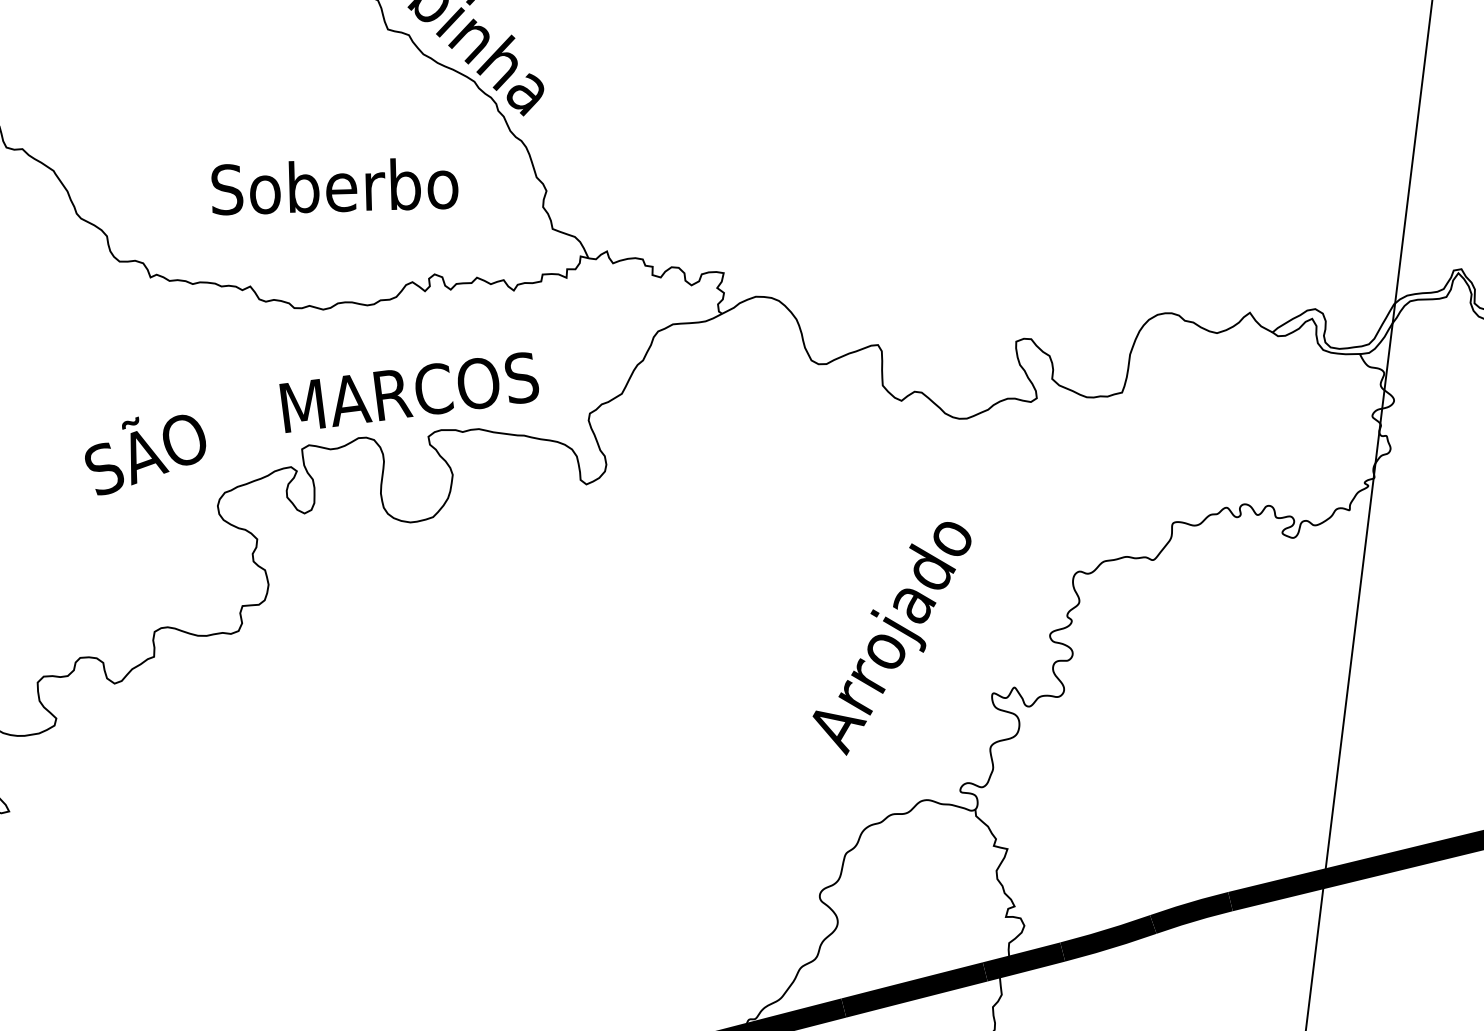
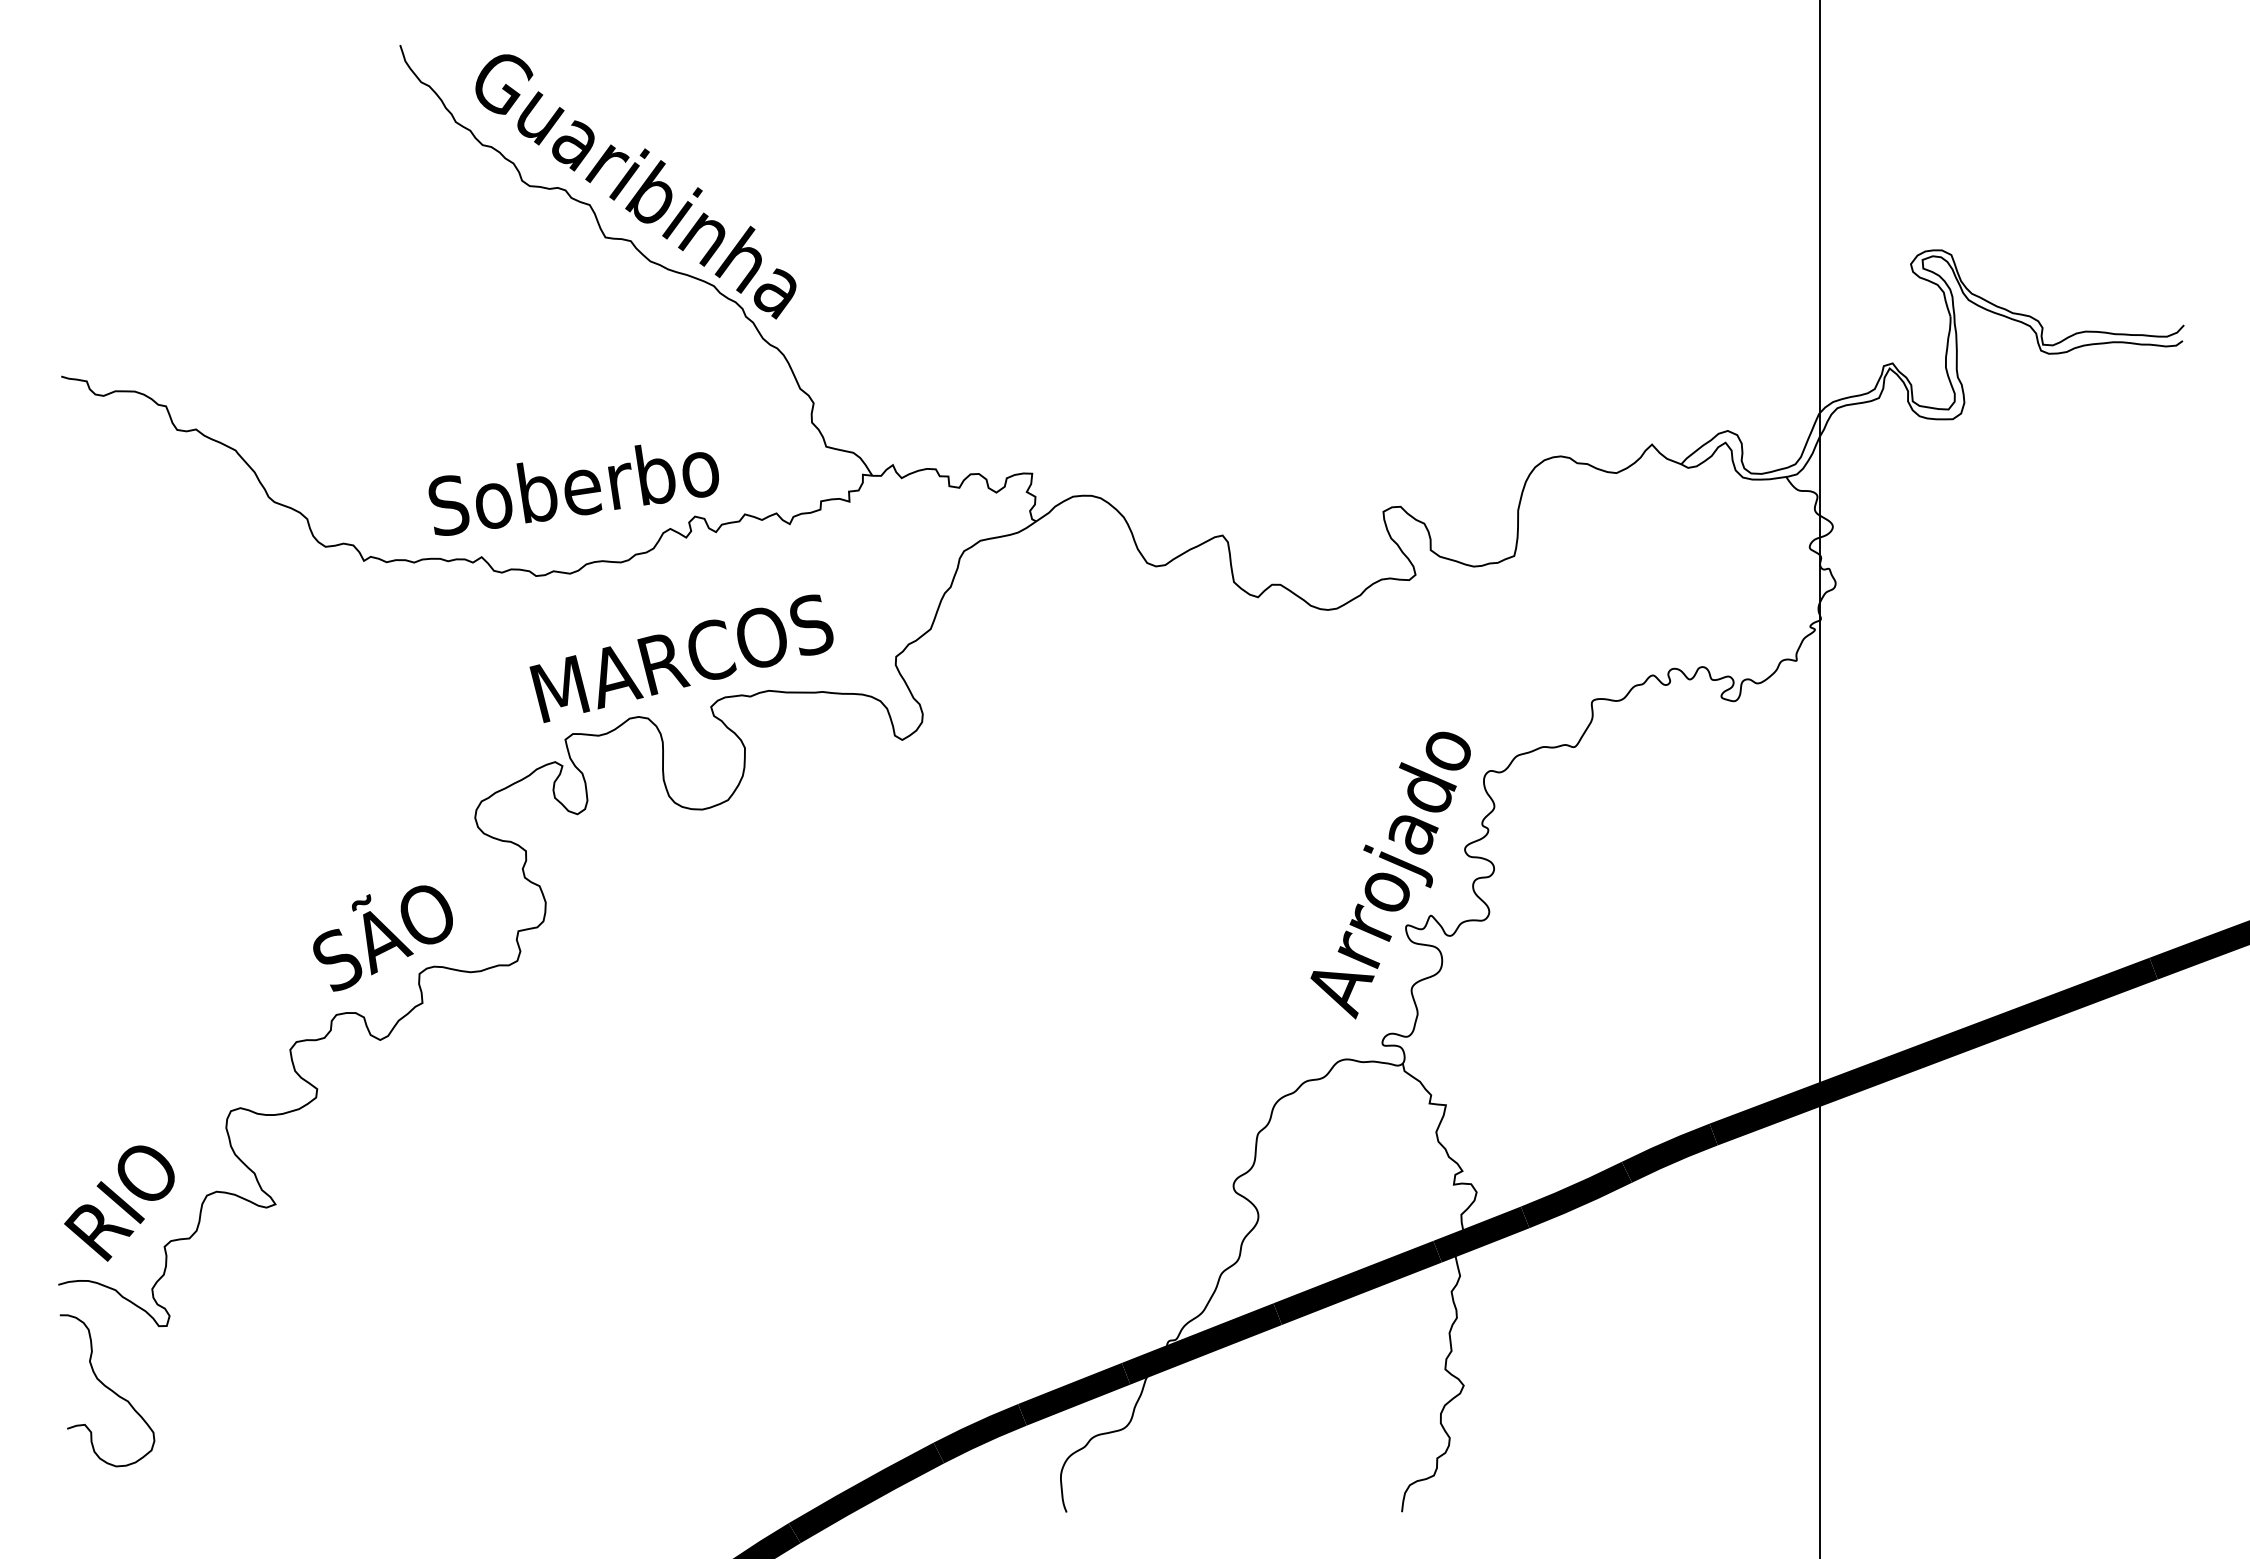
text: (334, 189) -> (573, 489), moved
text: (144, 455) -> (382, 938), moved
text: (890, 637) -> (1390, 875), moved

